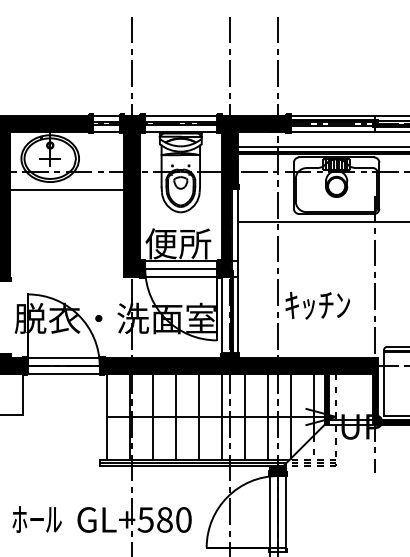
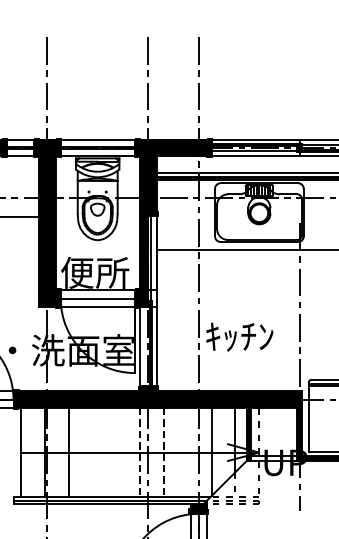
line: (175, 417) -> (92, 453), removed
line: (198, 417) -> (116, 453), removed
line: (221, 417) -> (139, 453), solid -> dashed
line: (244, 417) -> (163, 453), solid -> dashed
line: (267, 417) -> (187, 453), removed

